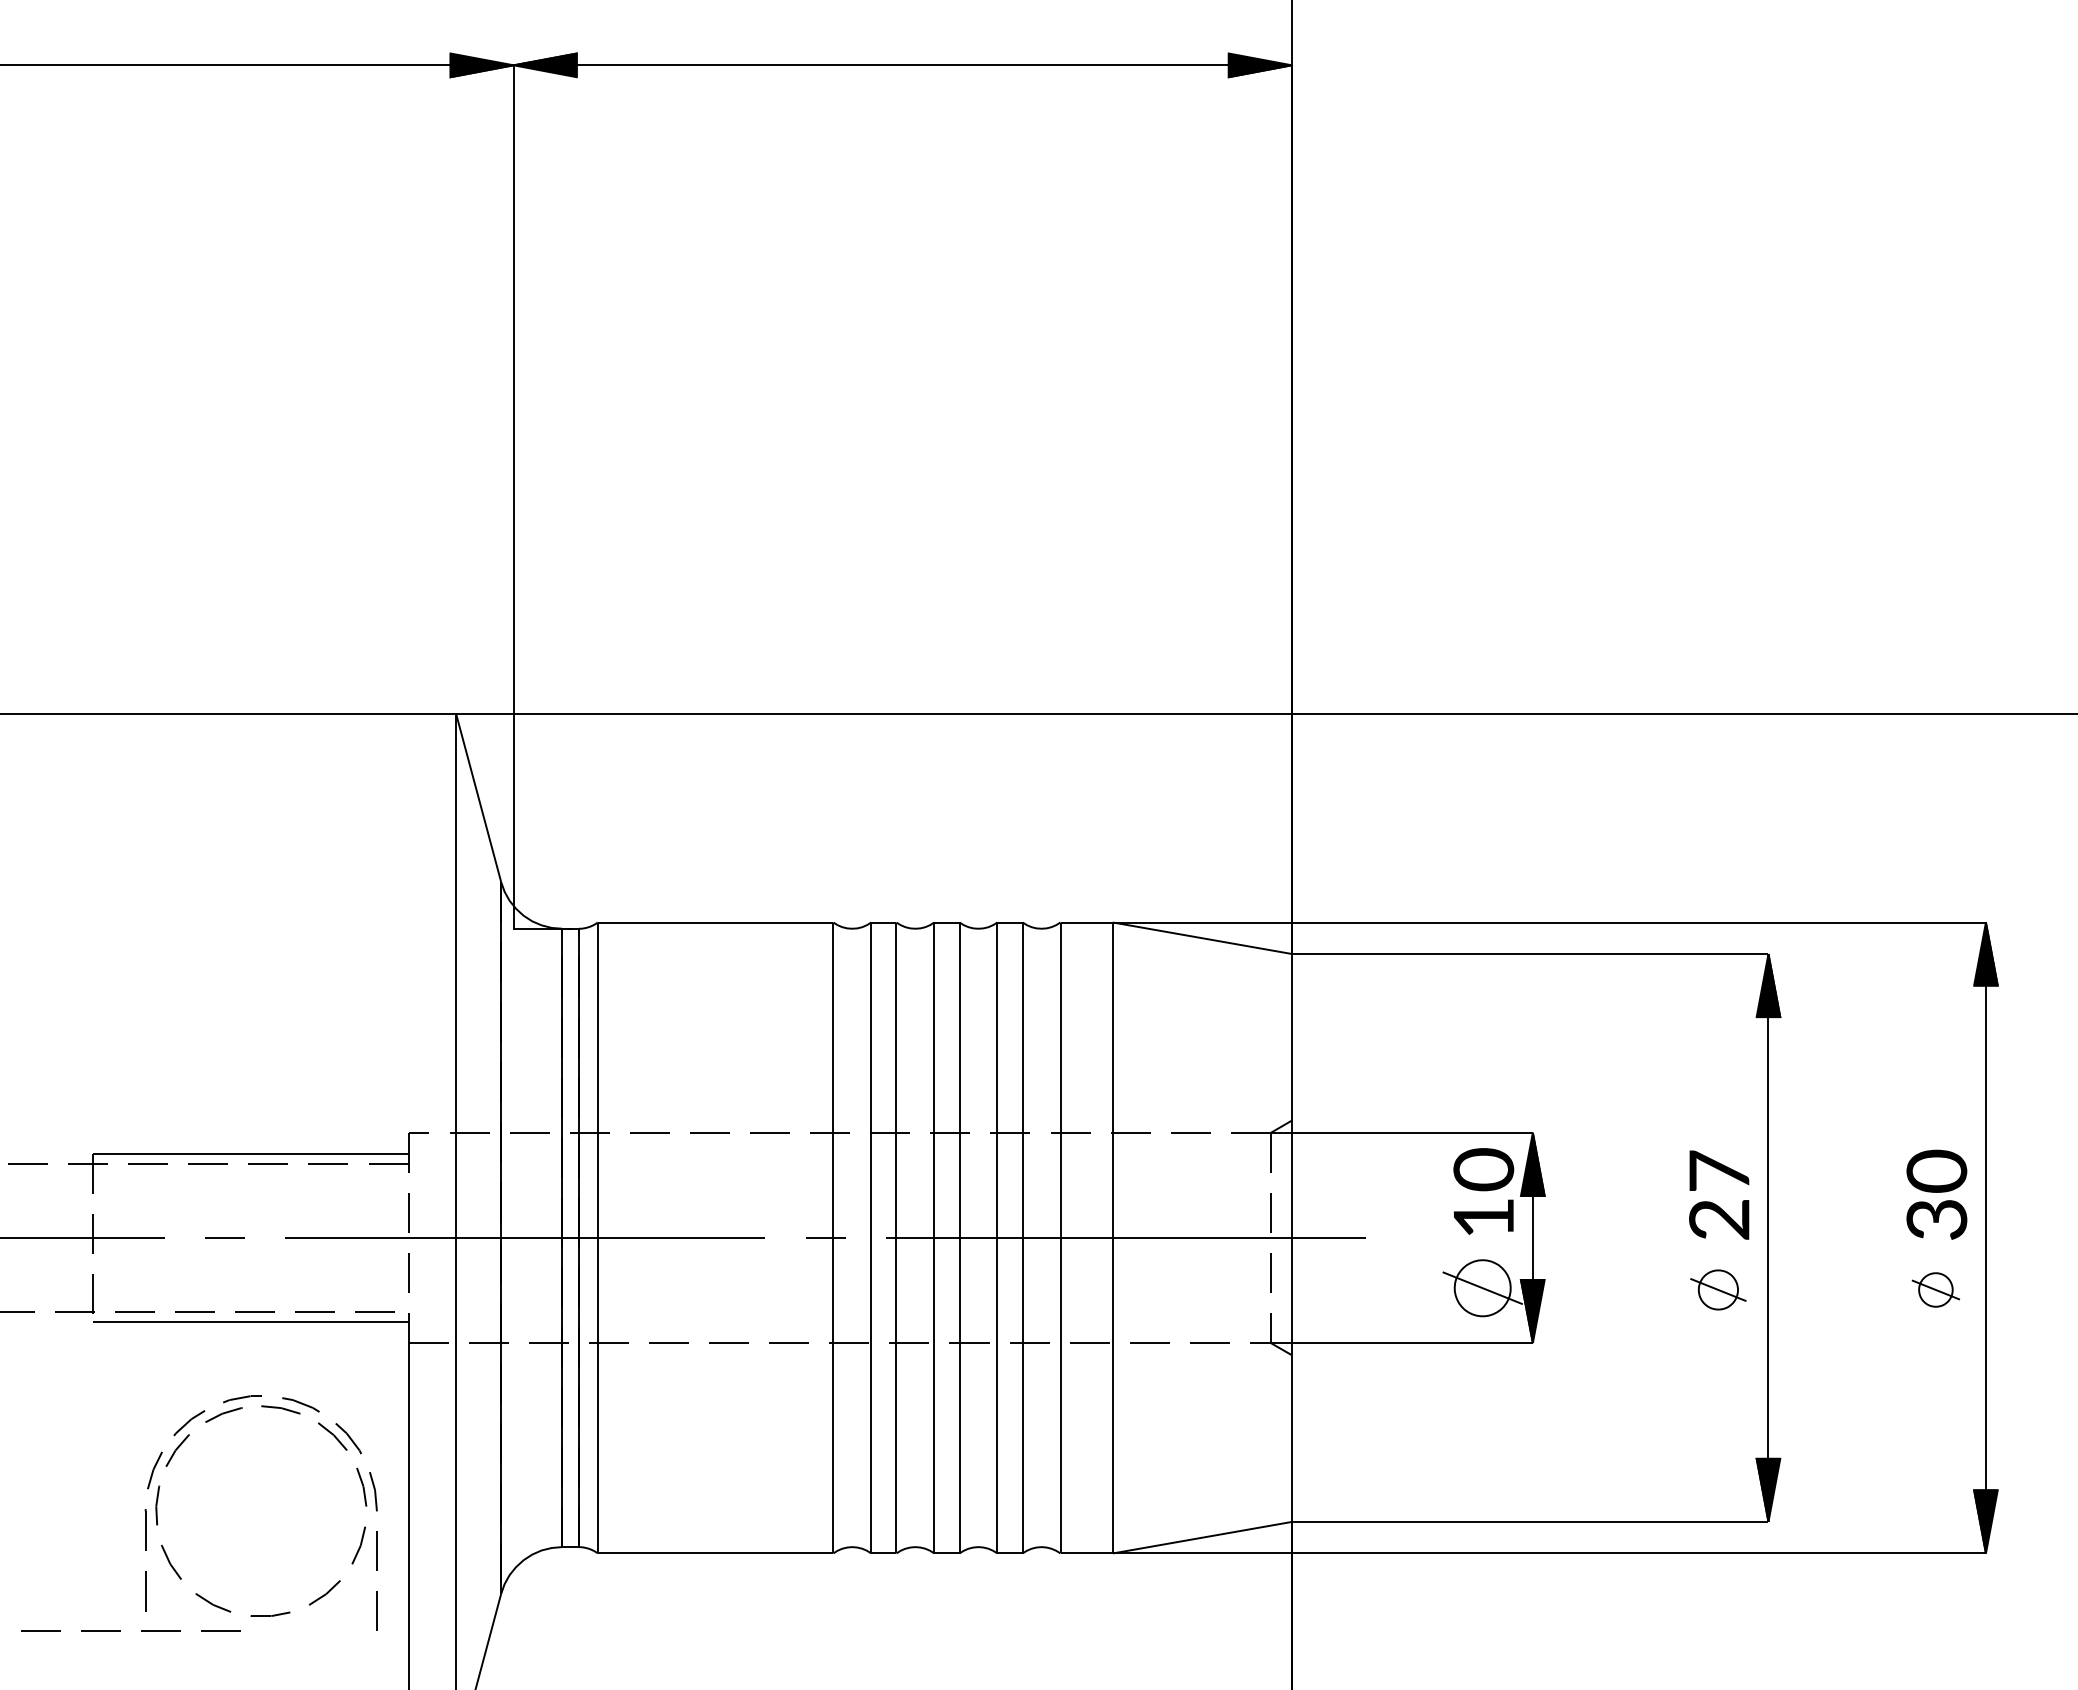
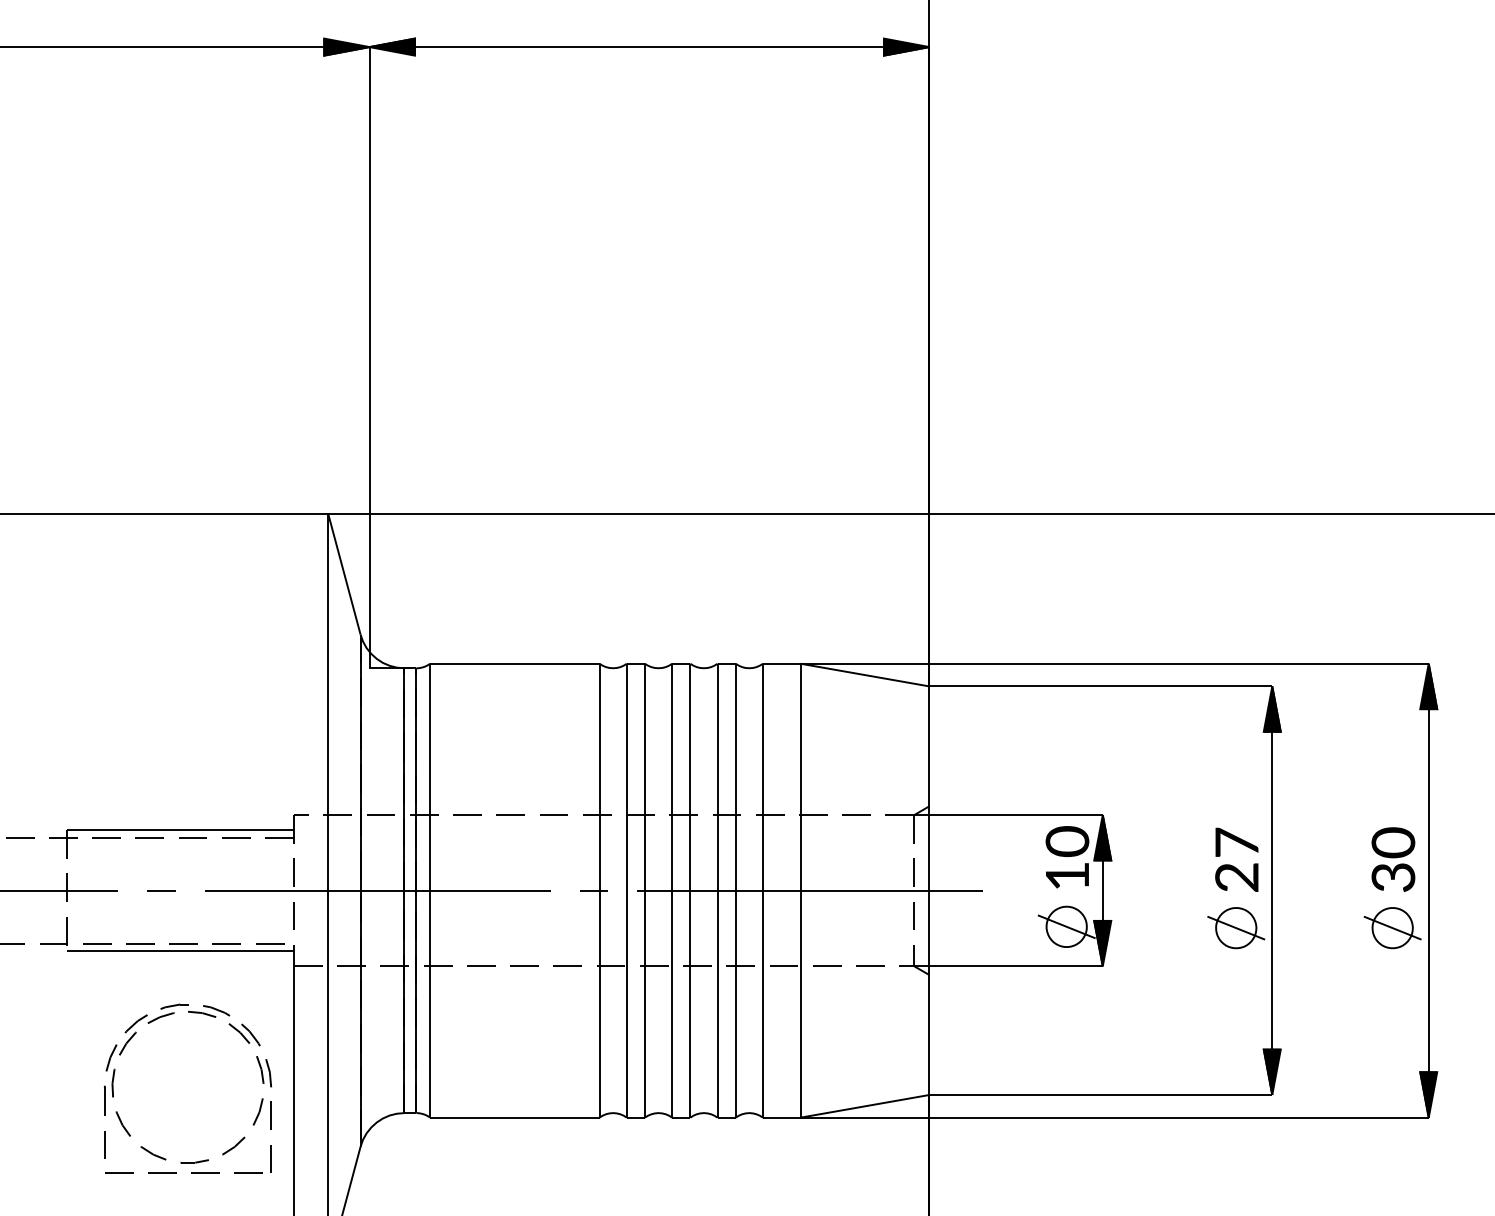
part: (1718, 1289) -> (1236, 927), size x1.43
part: (1935, 1289) -> (1392, 927), size x1.67
line: (120, 1630) -> (176, 1173), moved

